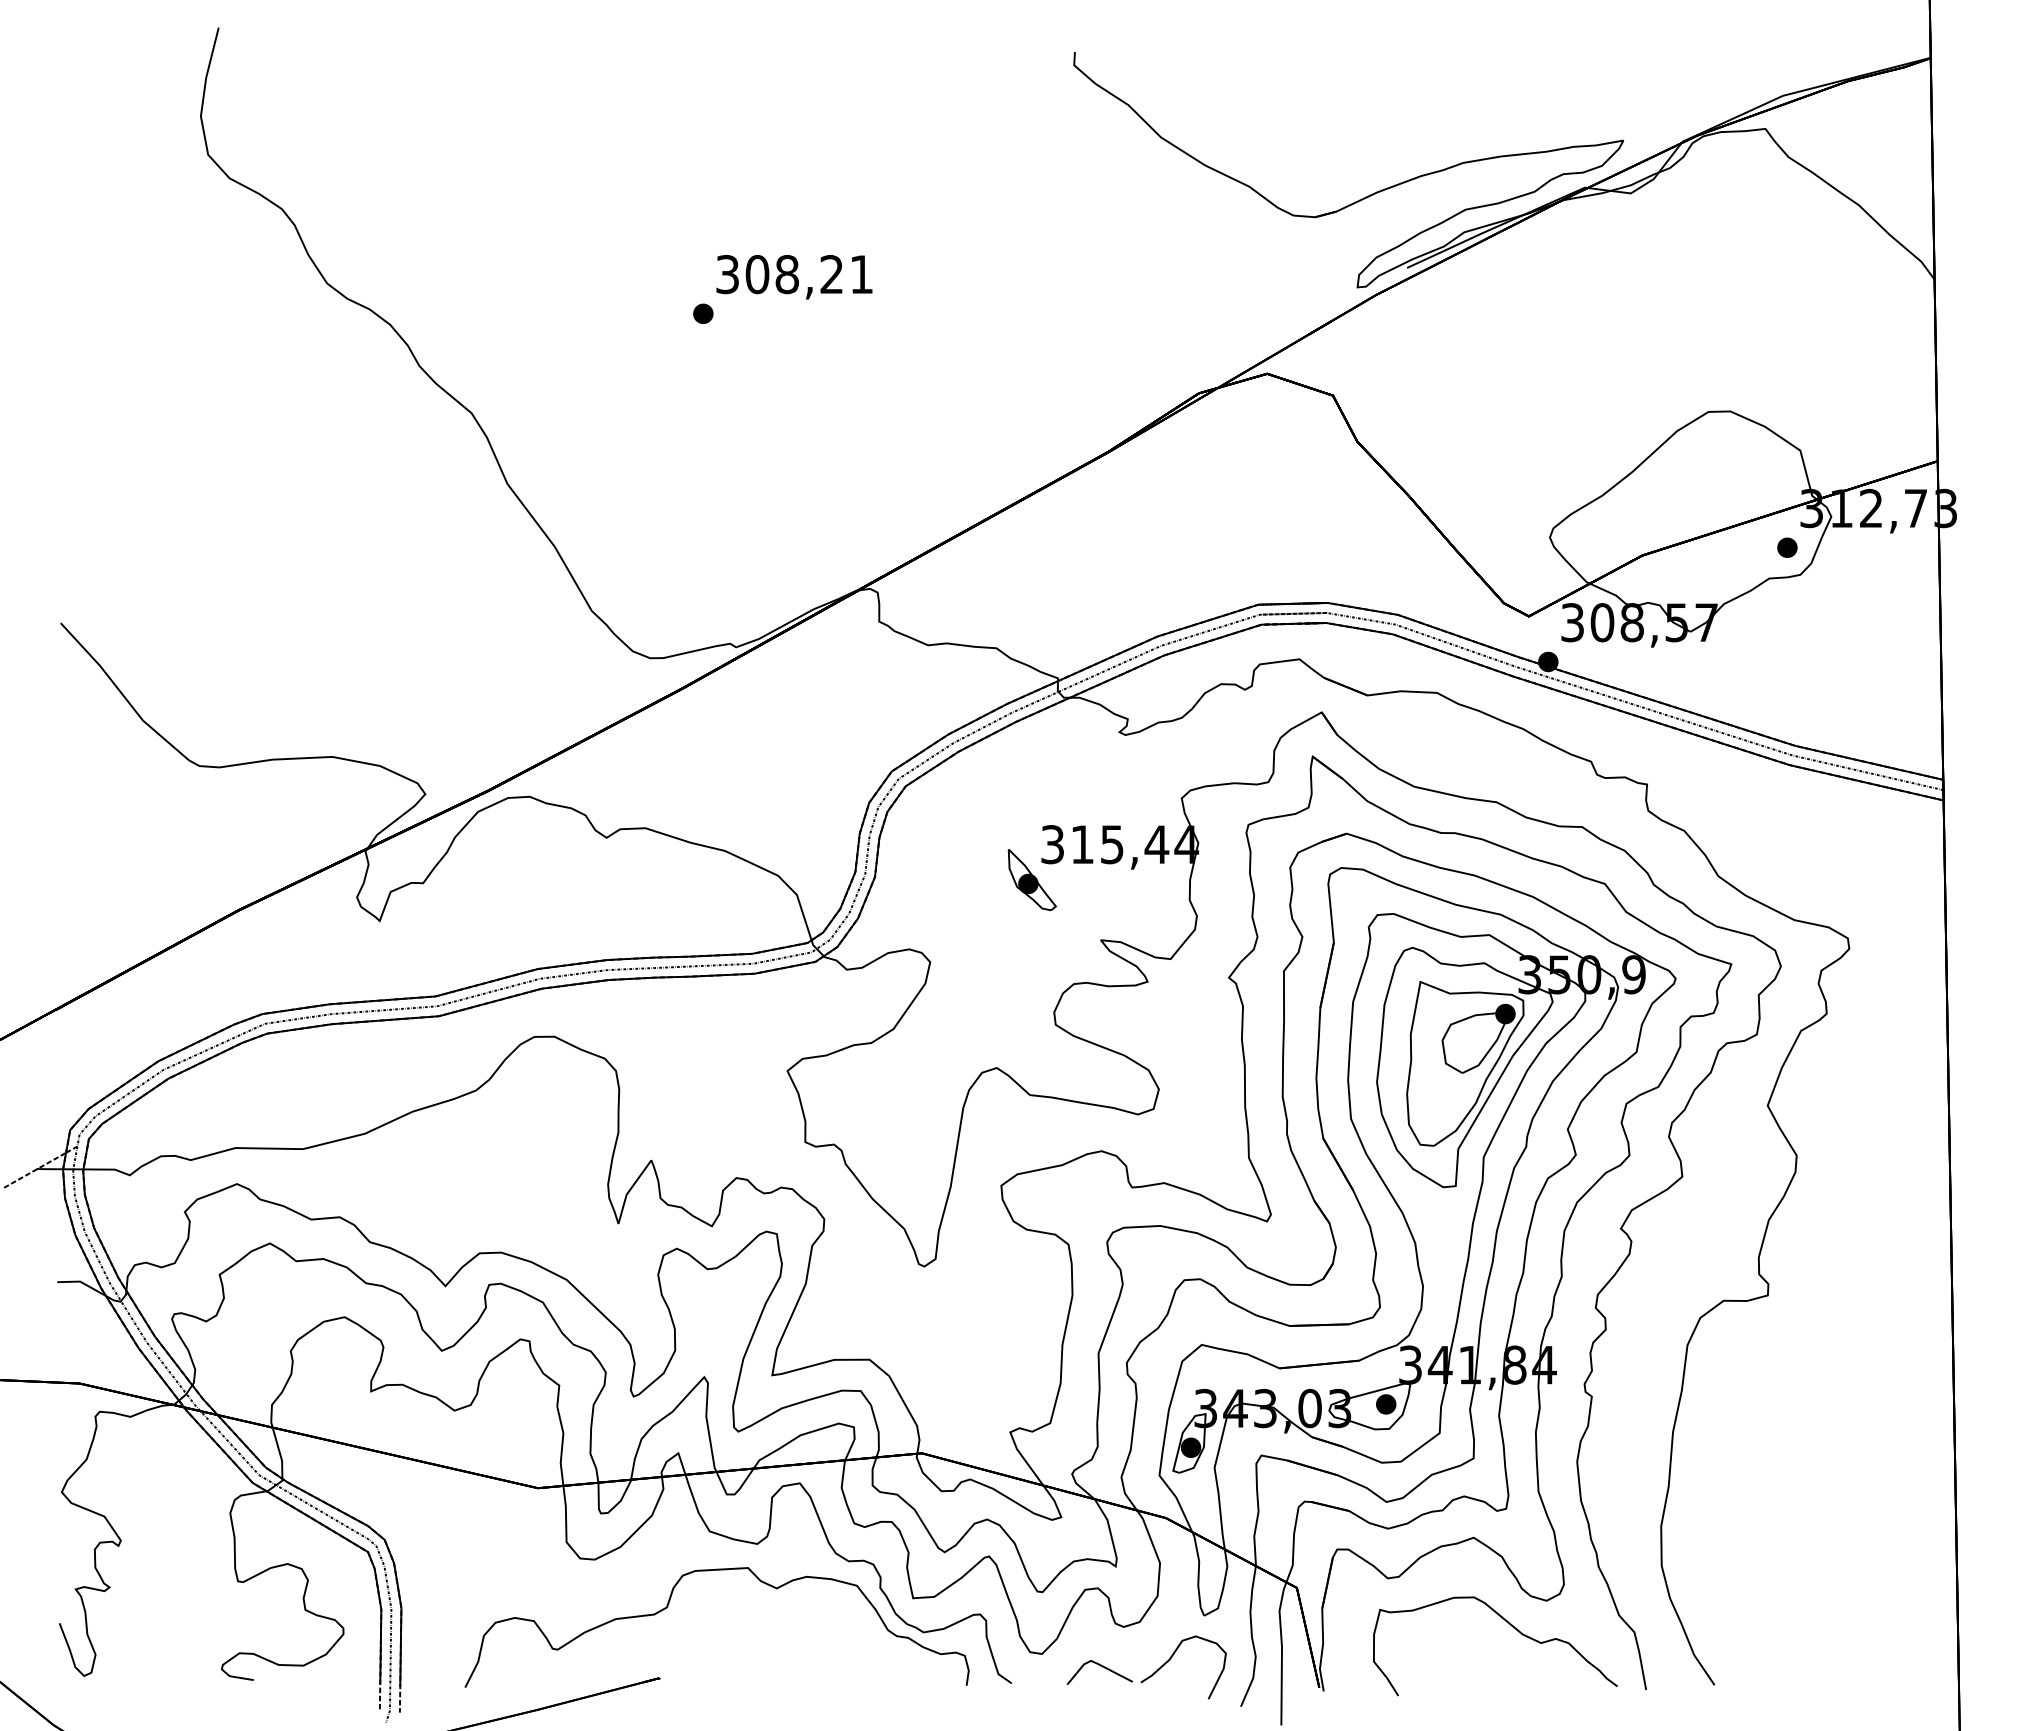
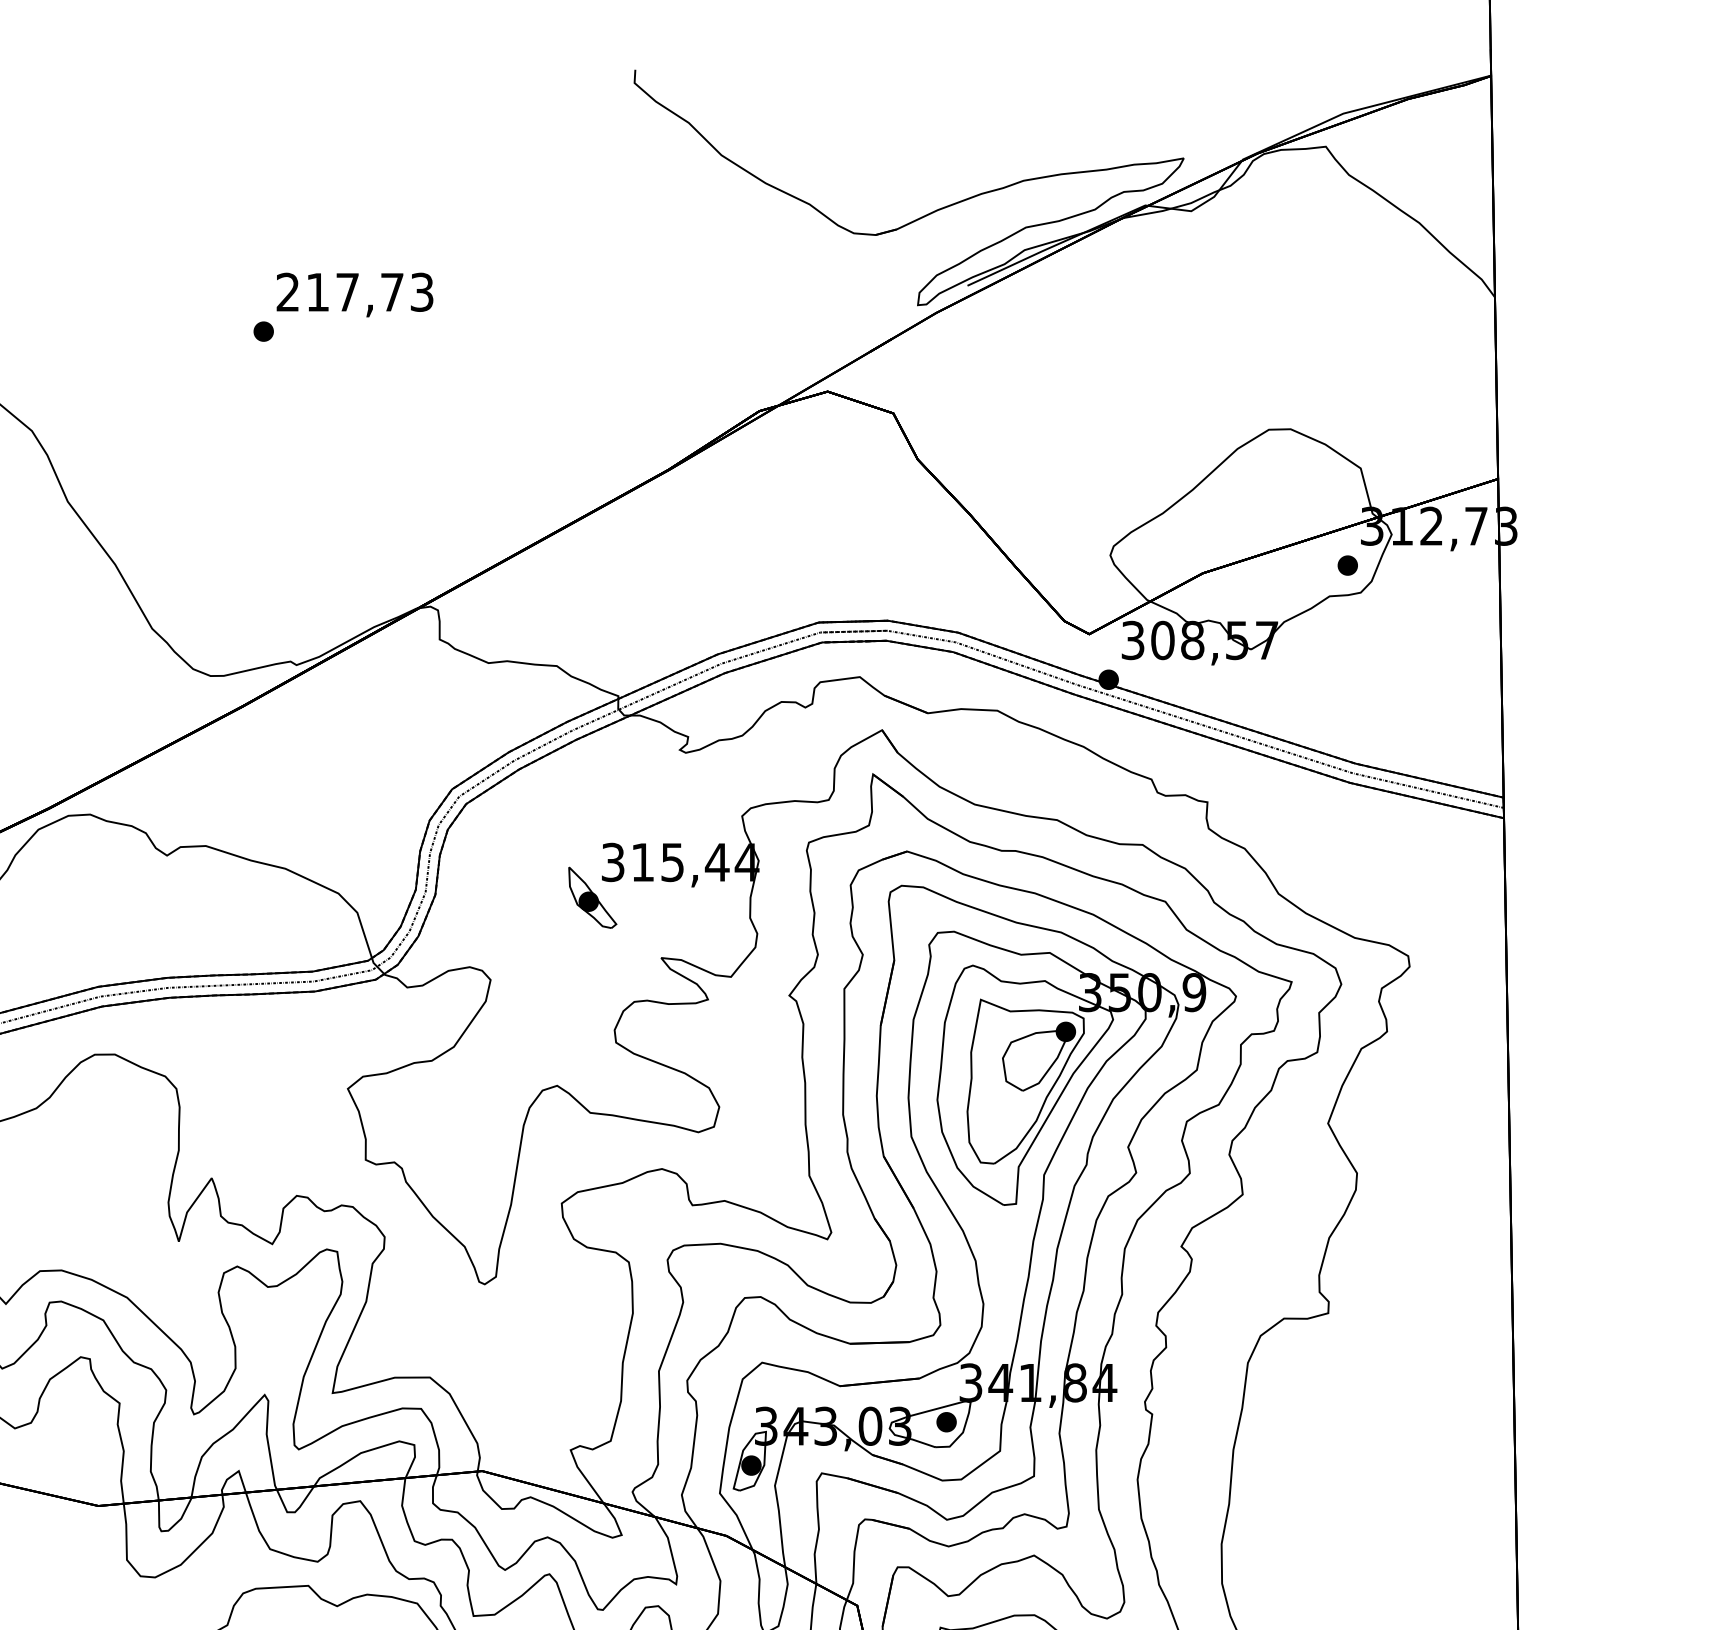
text: (794, 274) -> (354, 292), 308,21 -> 217,73

